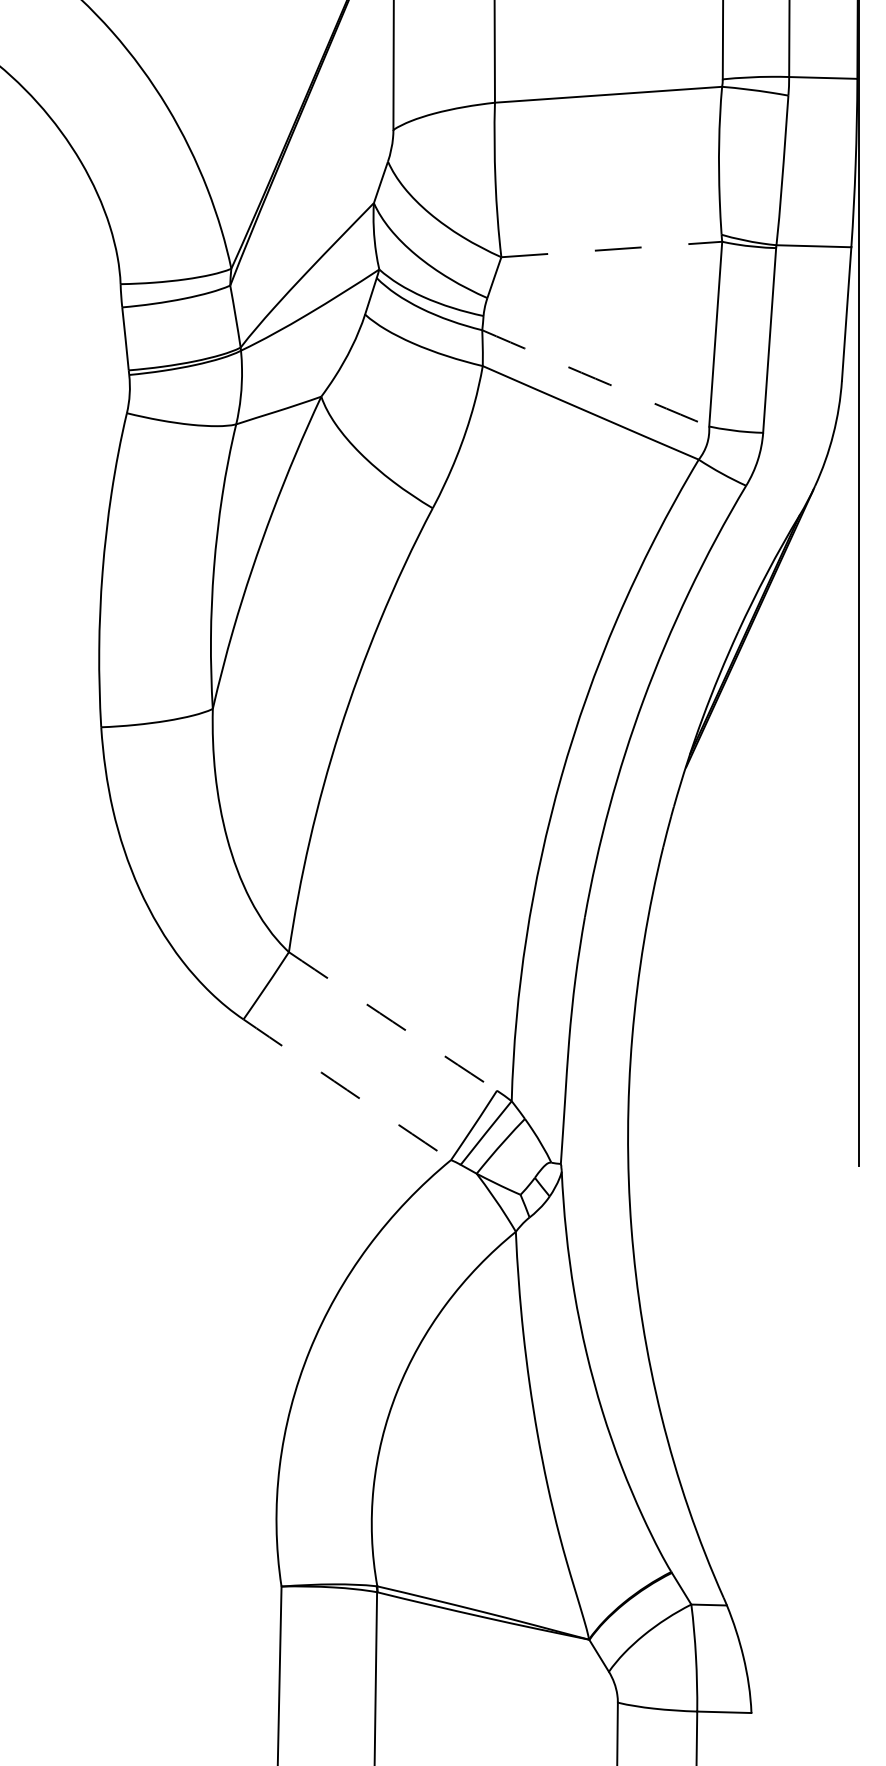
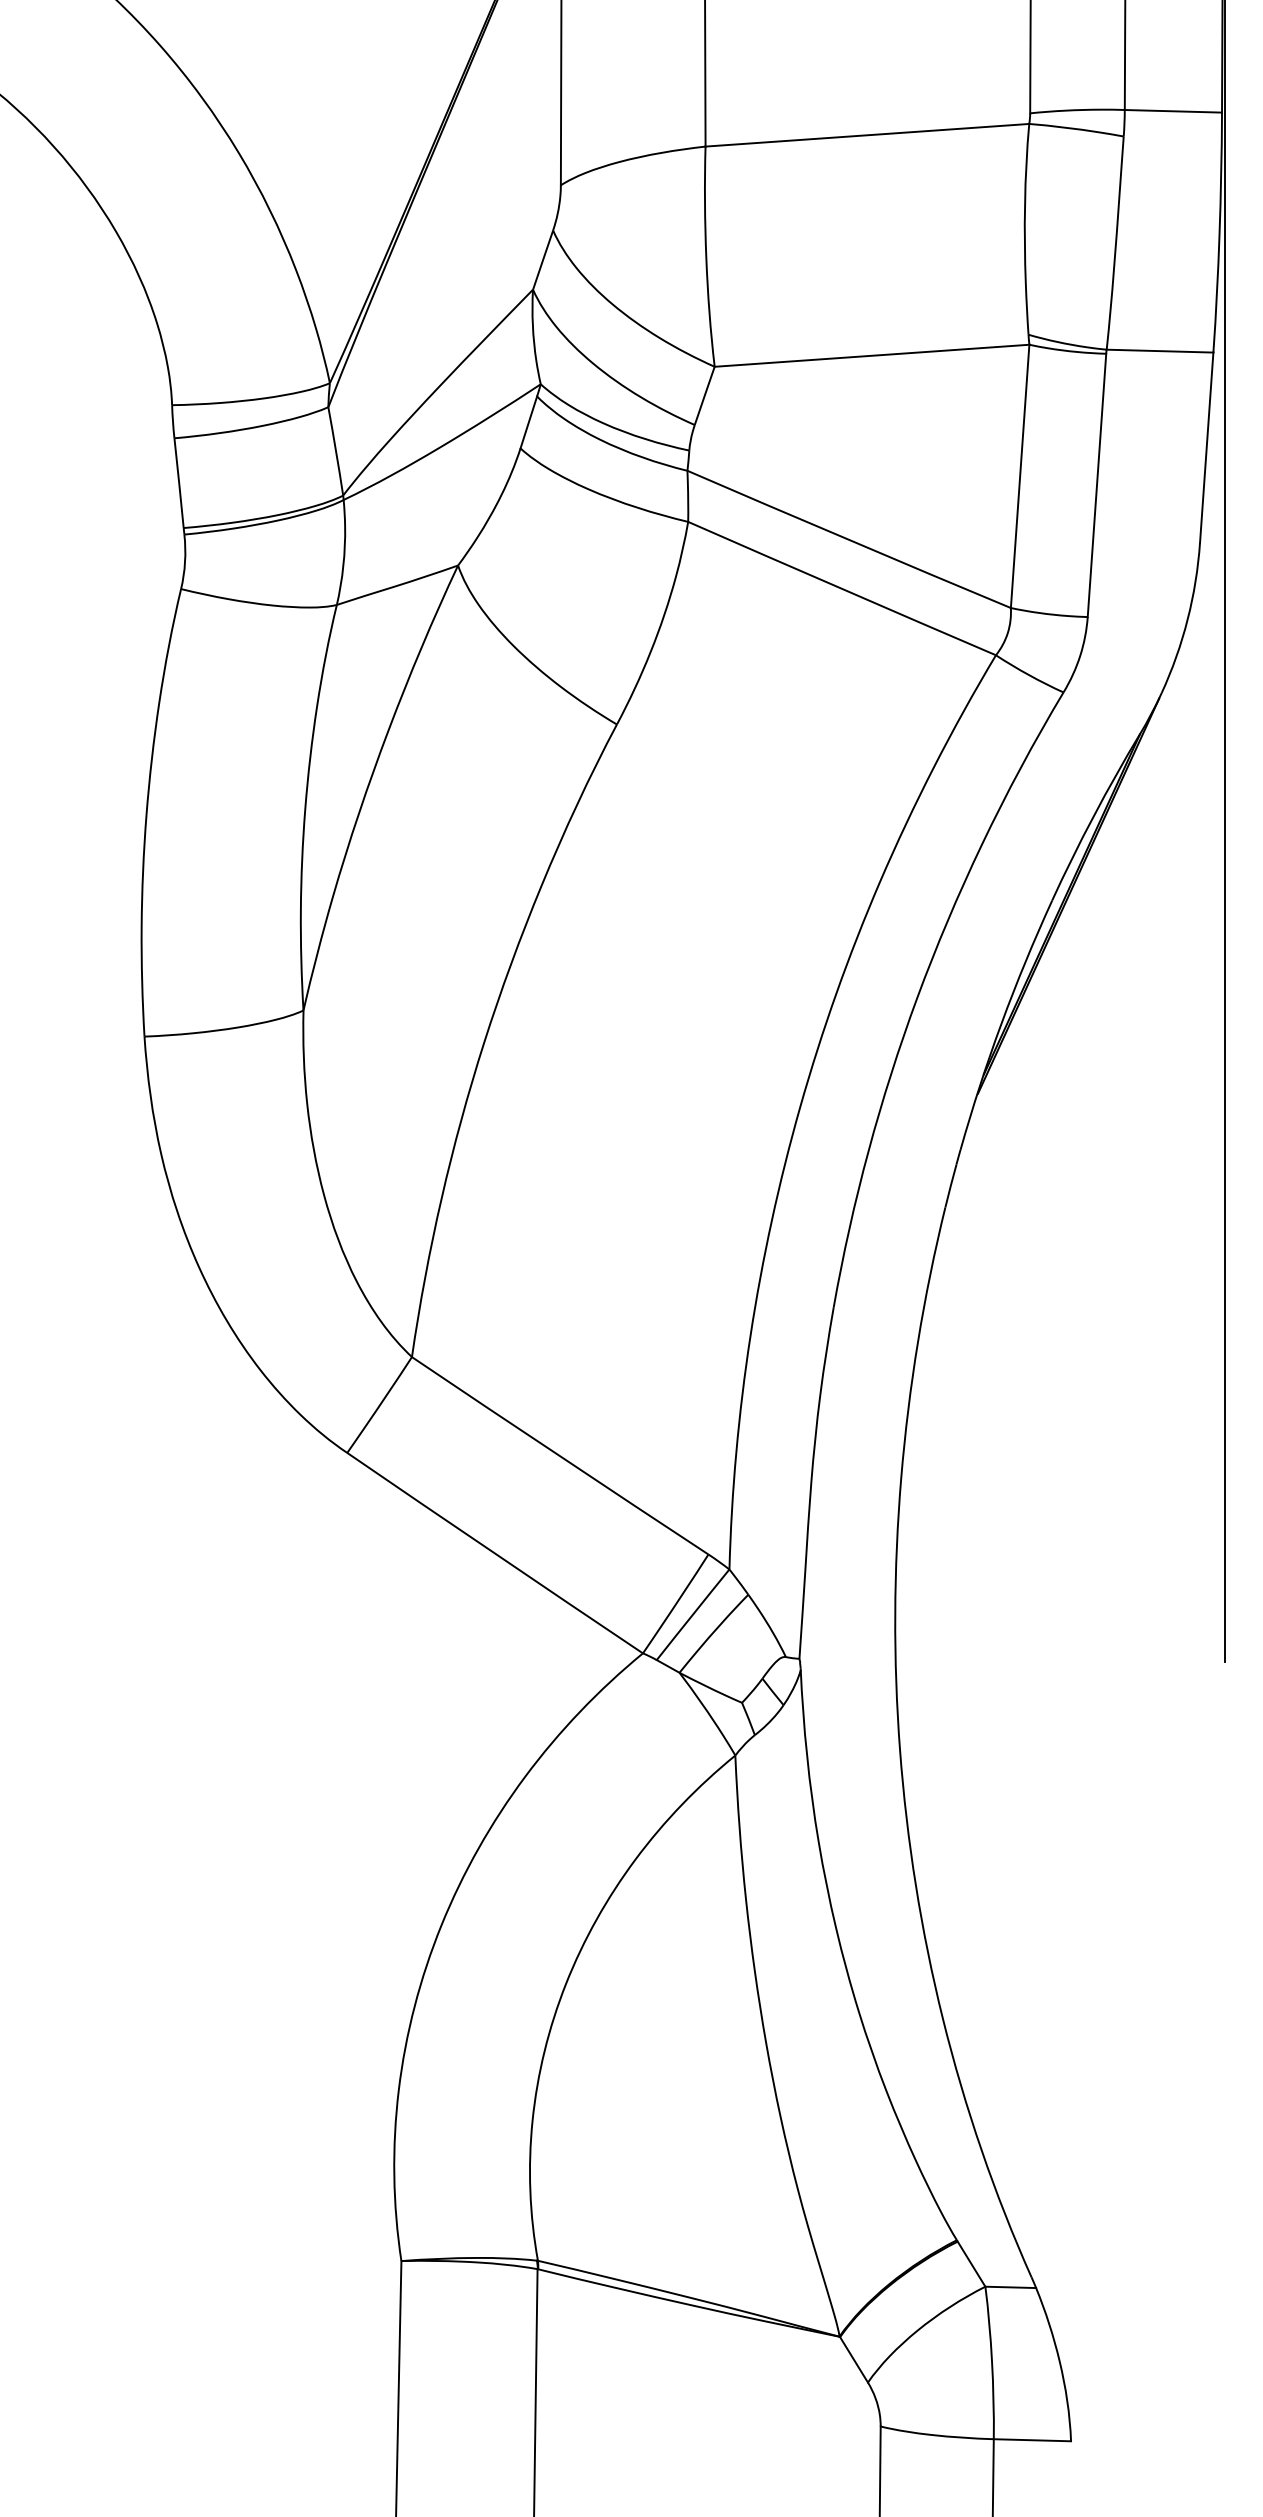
line: (611, 249) -> (871, 355), dashed -> solid
arc: (595, 378) -> (848, 539), dashed -> solid
arc: (392, 1021) -> (559, 1455), dashed -> solid
arc: (347, 1090) -> (495, 1554), dashed -> solid

